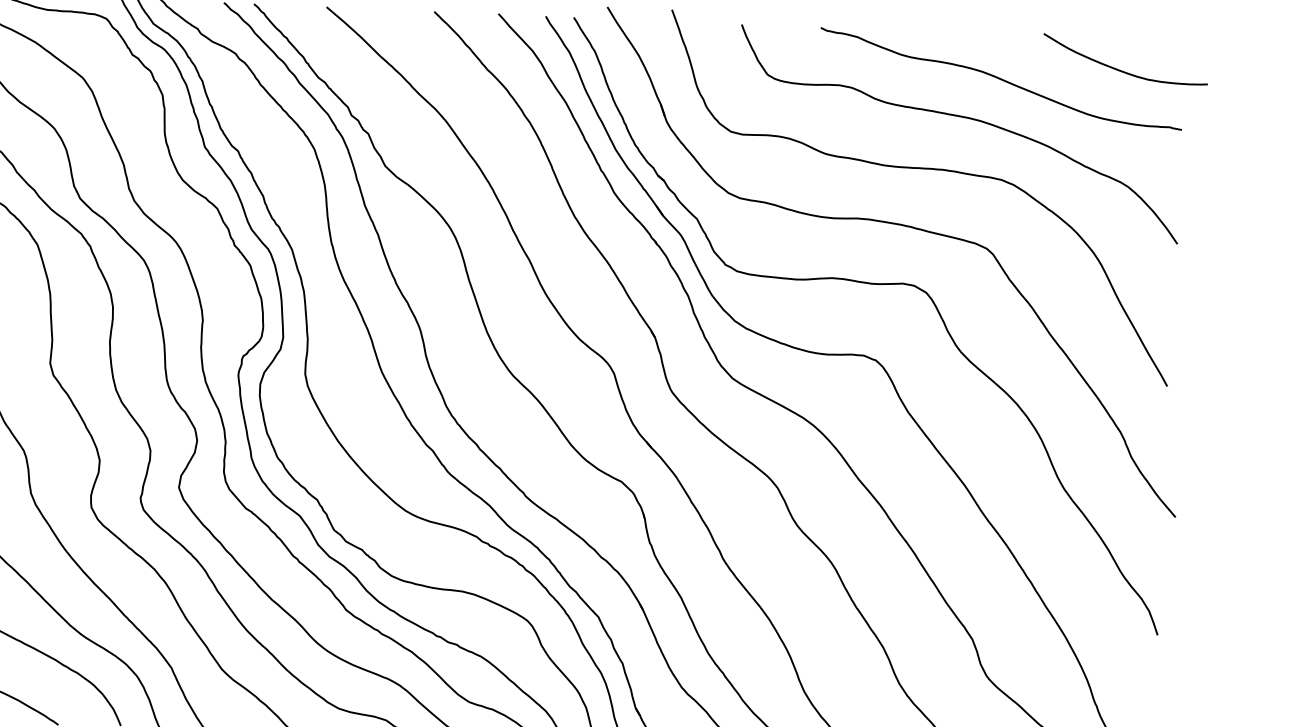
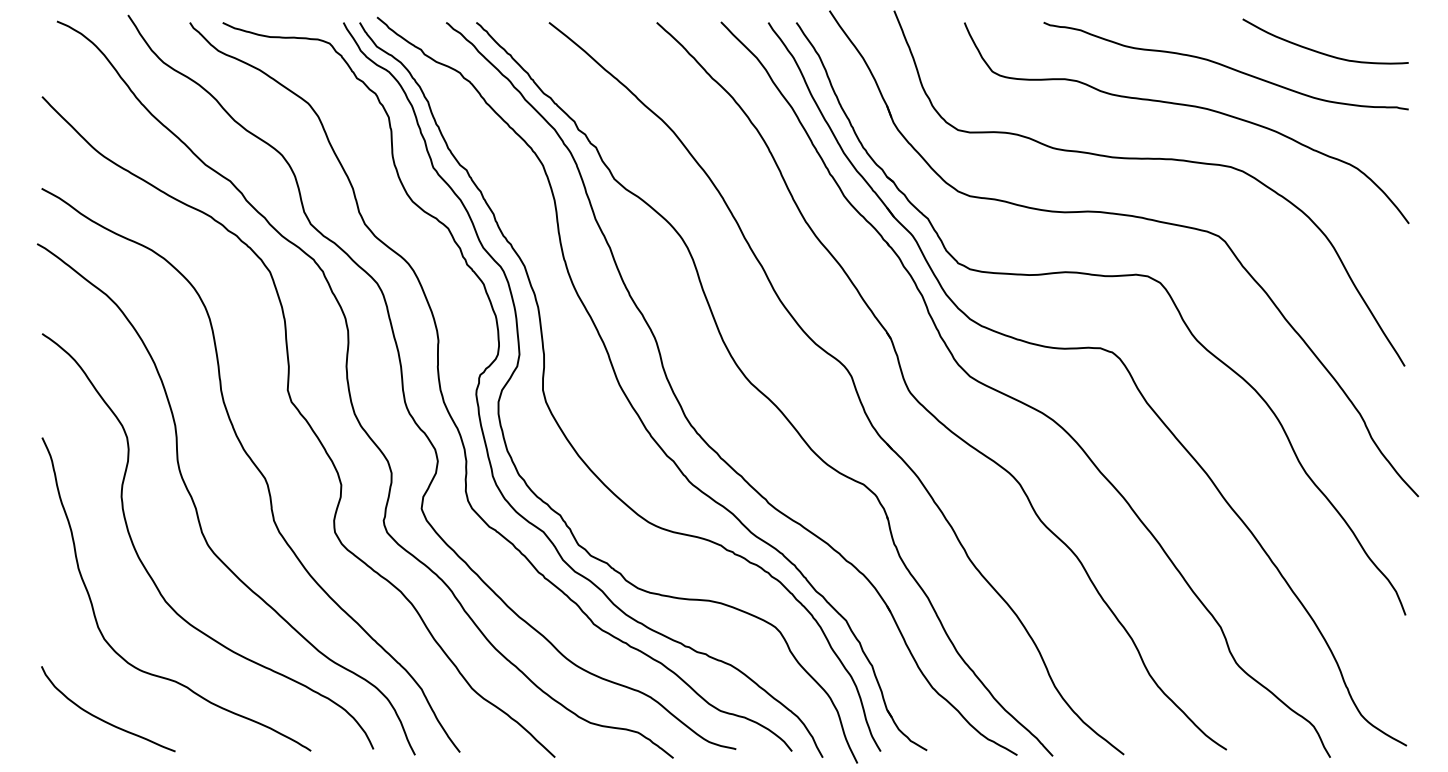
curve: (1122, 70) -> (1322, 52), moved

